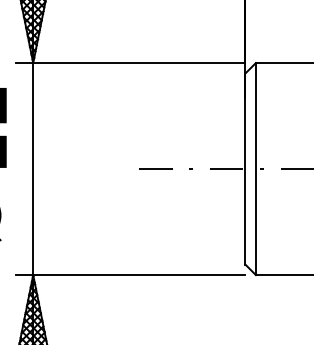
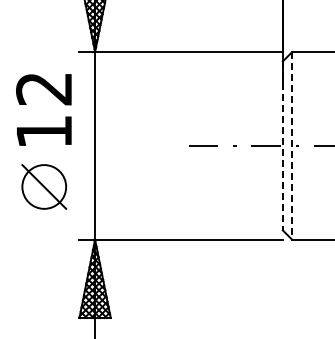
line: (256, 168) -> (292, 145), solid -> dashed
line: (244, 169) -> (282, 146), solid -> dashed

